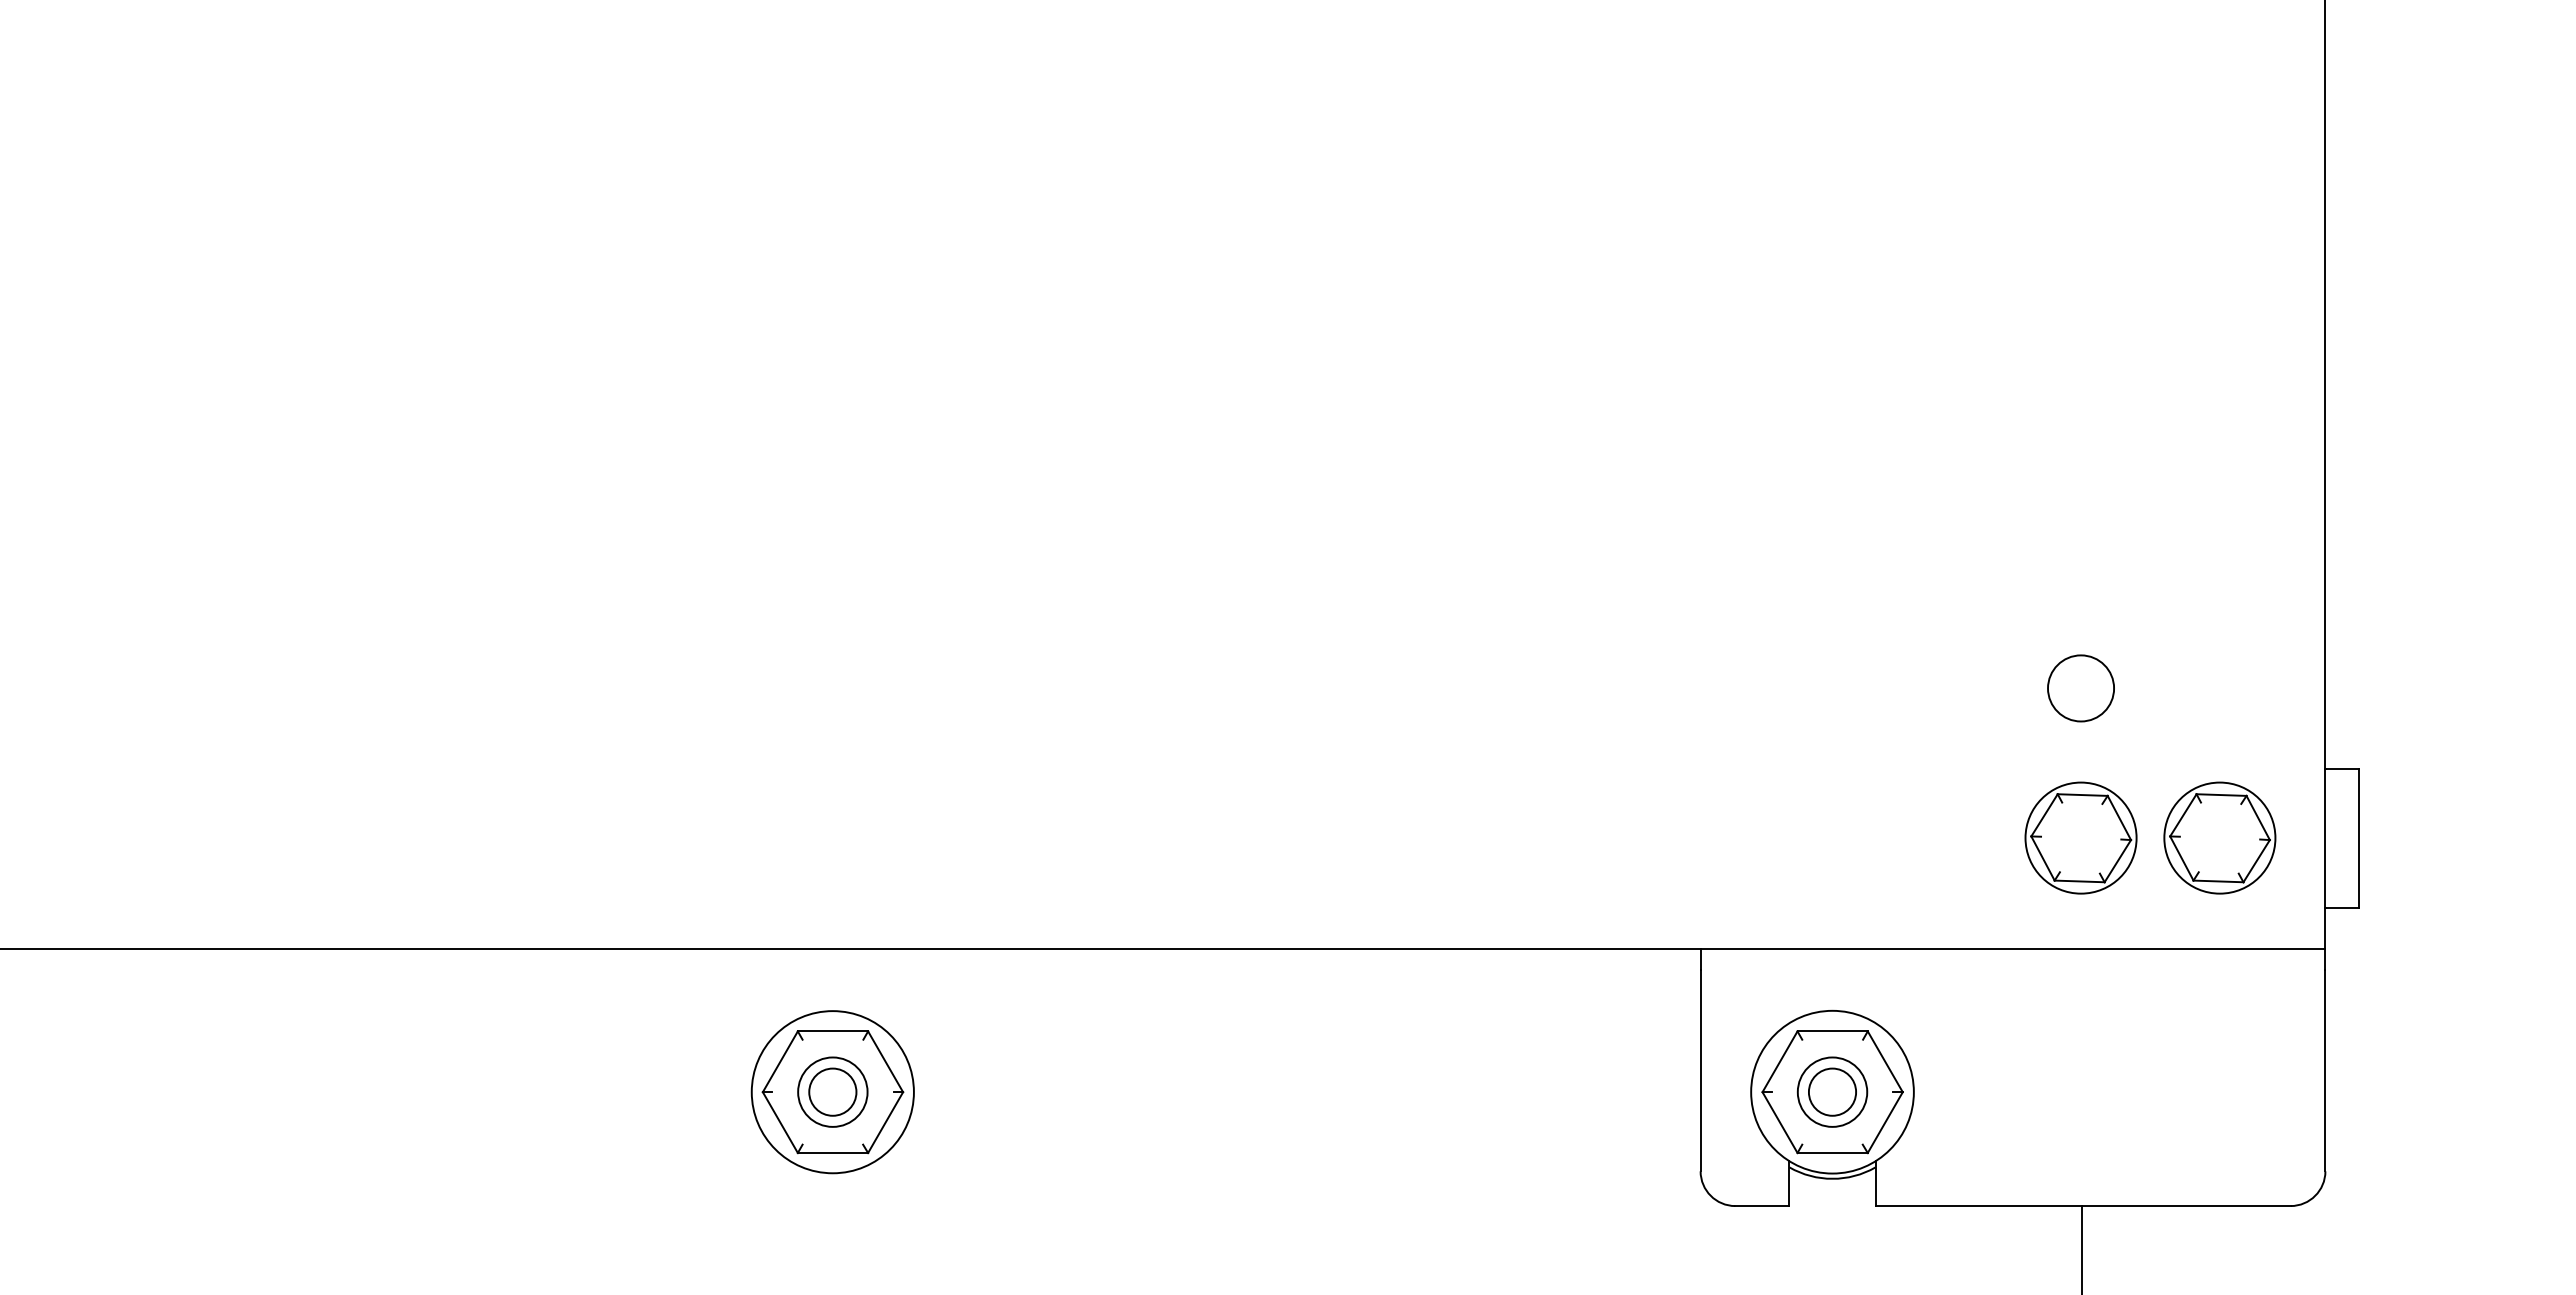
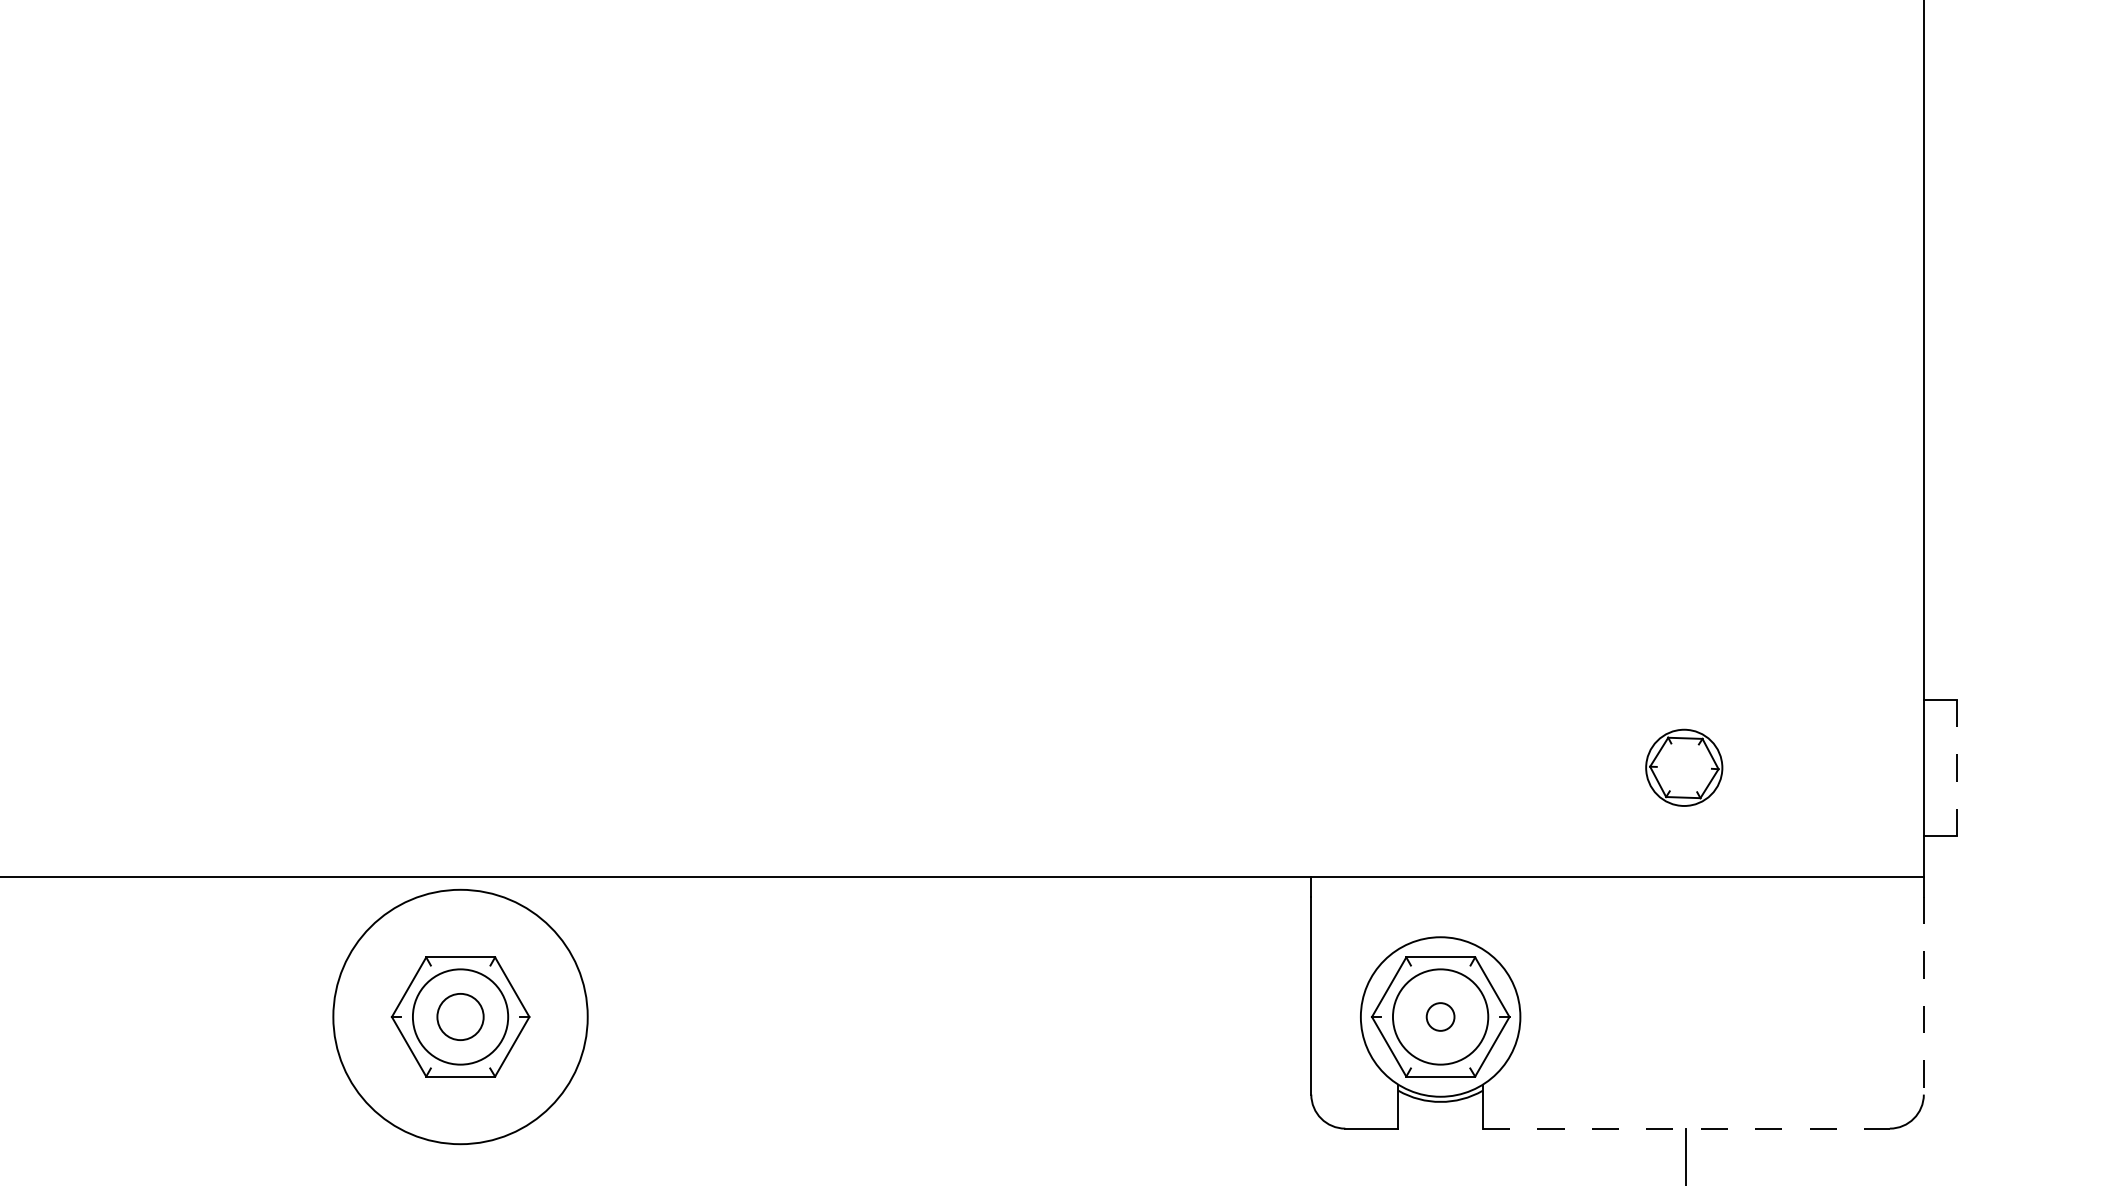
circle: (2080, 688) -> (1683, 621), removed
part: (2080, 837) -> (1683, 767), size x0.7
part: (2219, 837) -> (1820, 767), removed
line: (2358, 838) -> (1956, 768), solid -> dashed
line: (2325, 1070) -> (1923, 995), solid -> dashed
circle: (832, 1091) -> (460, 1016), size x1.4
circle: (1832, 1091) -> (1440, 1016), size x0.6
circle: (1832, 1091) -> (1440, 1016), size x1.4
circle: (832, 1092) -> (460, 1017), size x1.6
line: (2083, 1206) -> (1686, 1129), solid -> dashed

